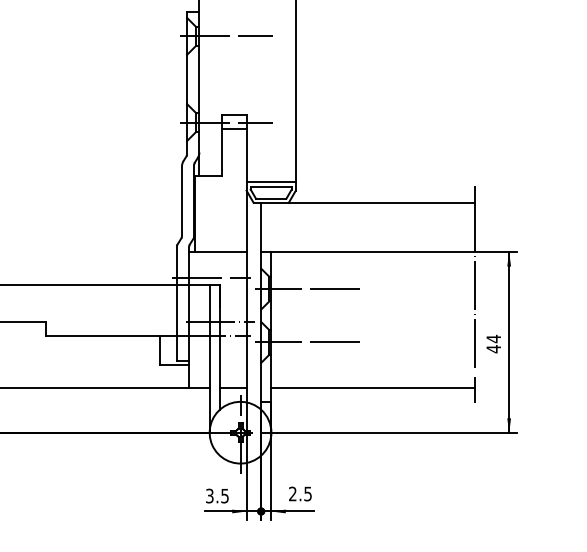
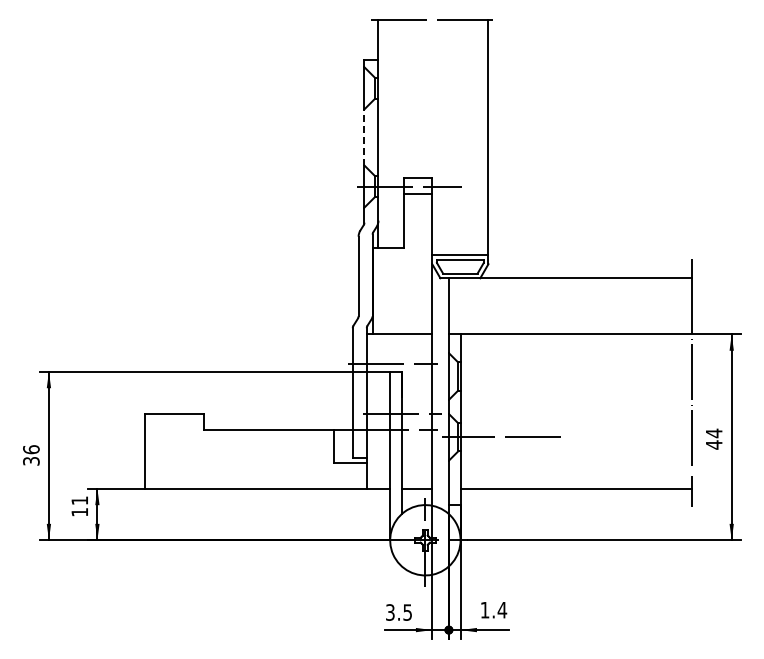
line: (226, 36) -> (409, 88), removed
line: (187, 78) -> (364, 136), solid -> dashed
line: (307, 289) -> (501, 376), removed
text: (300, 493) -> (493, 609), 2.5 -> 1.4

